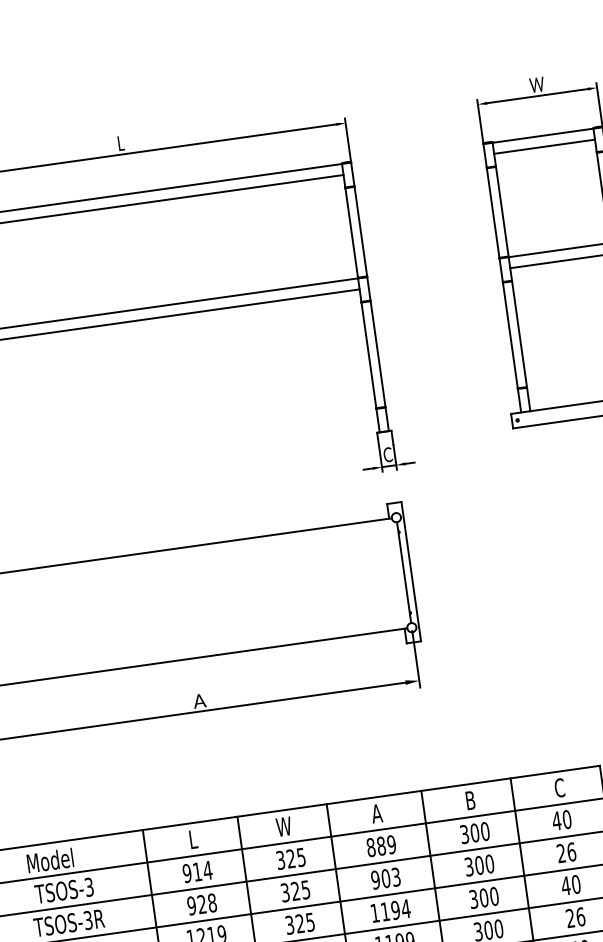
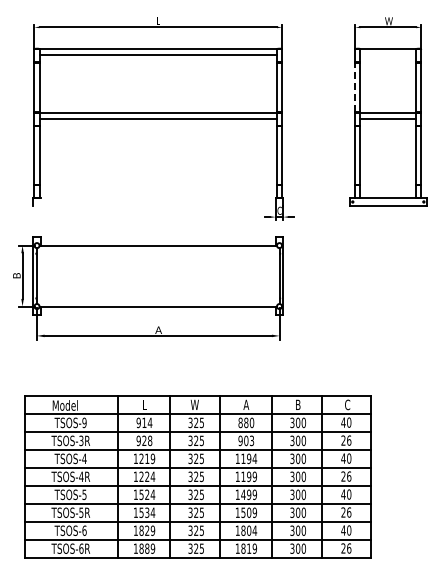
line: (544, 146) -> (388, 55), removed
line: (493, 212) -> (355, 87), solid -> dashed
text: (390, 845) -> (251, 423), 889 -> 880
text: (89, 886) -> (84, 422), TSOS-3 -> TSOS-9

